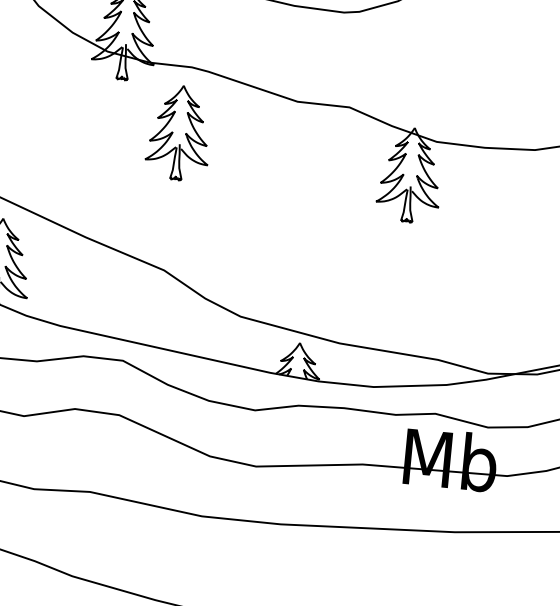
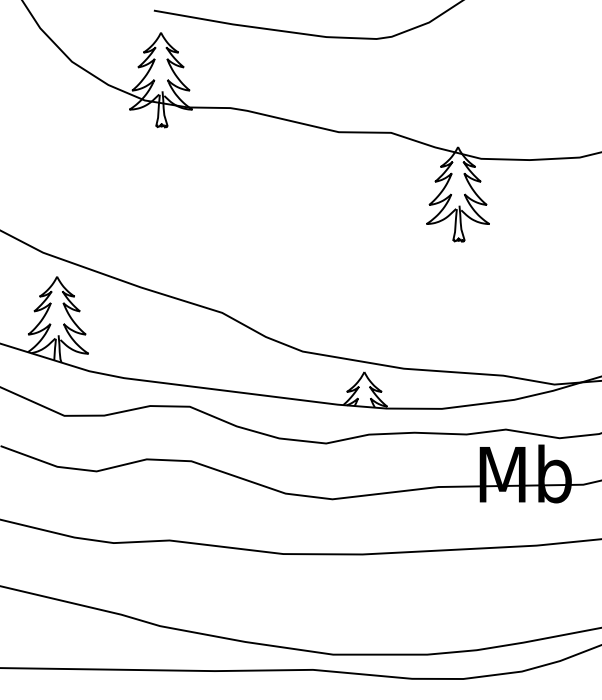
part: (178, 132) -> (223, 174), removed

